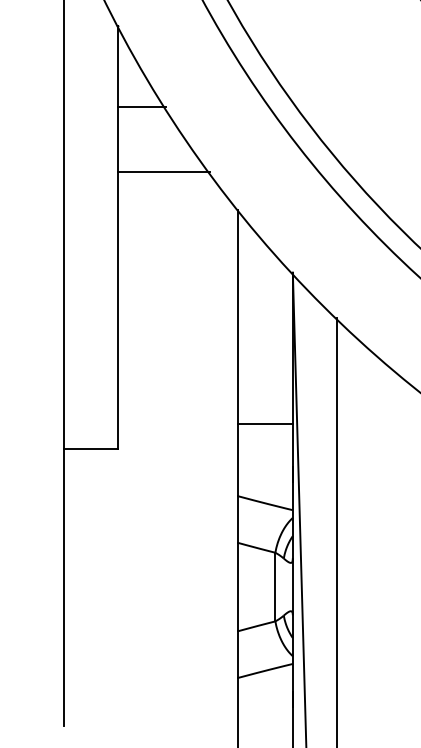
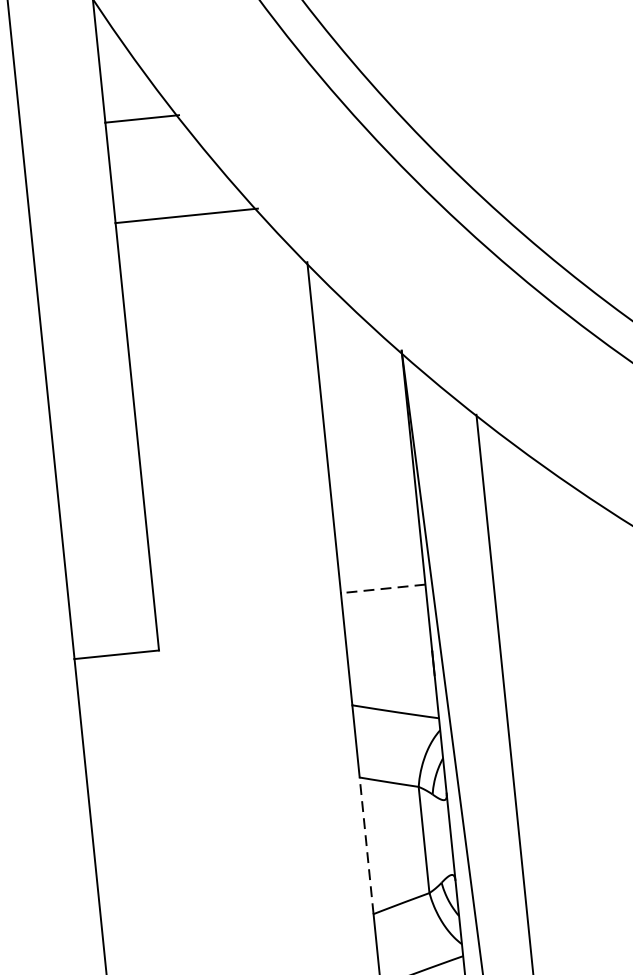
line: (265, 423) -> (383, 588), solid -> dashed
line: (238, 586) -> (366, 844), solid -> dashed

